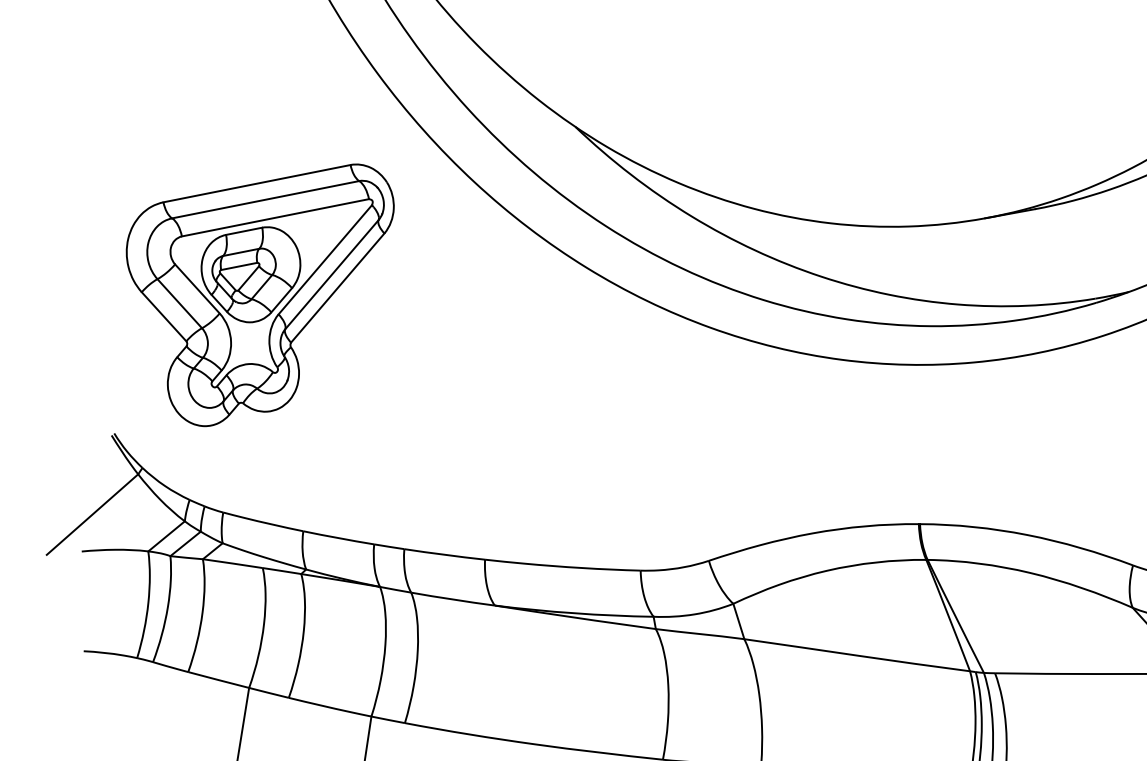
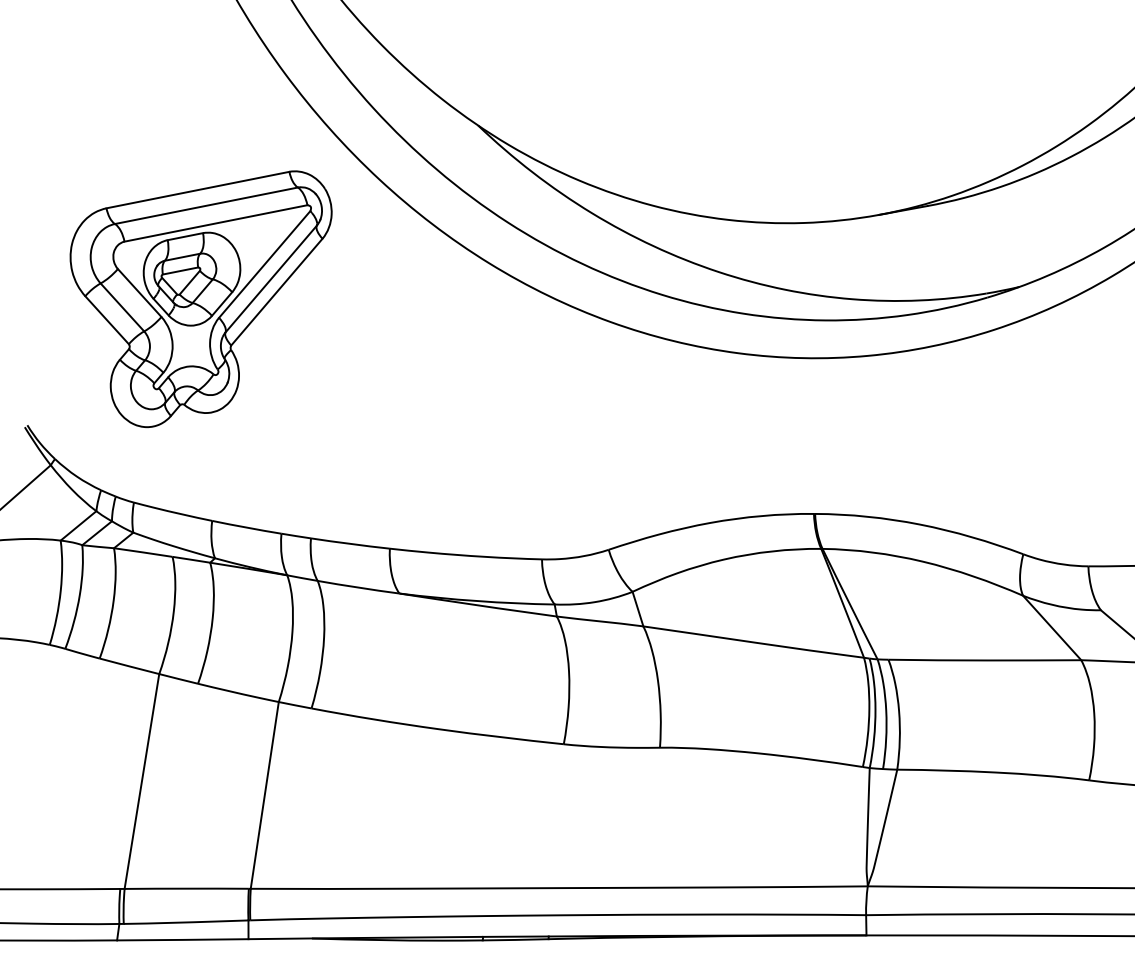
part: (259, 295) -> (200, 299), moved

